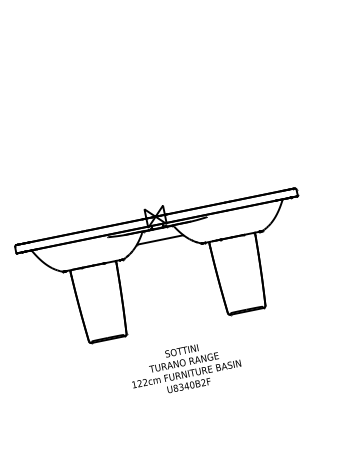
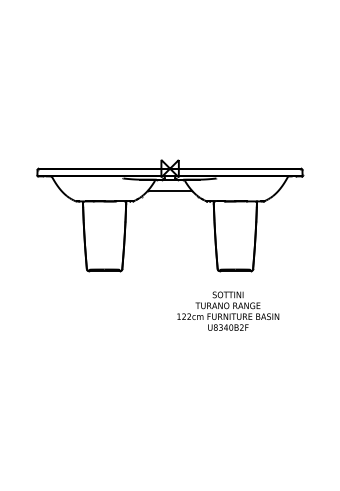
text: (185, 367) -> (228, 310), moved

